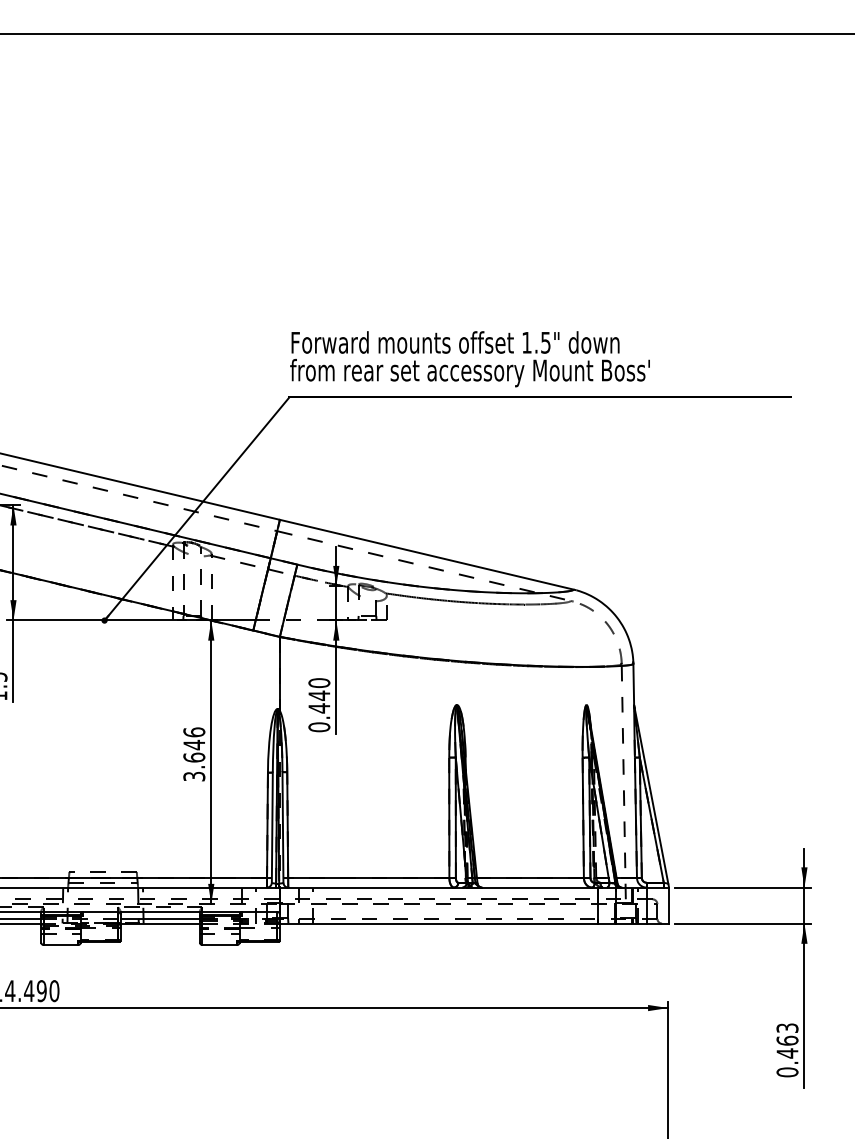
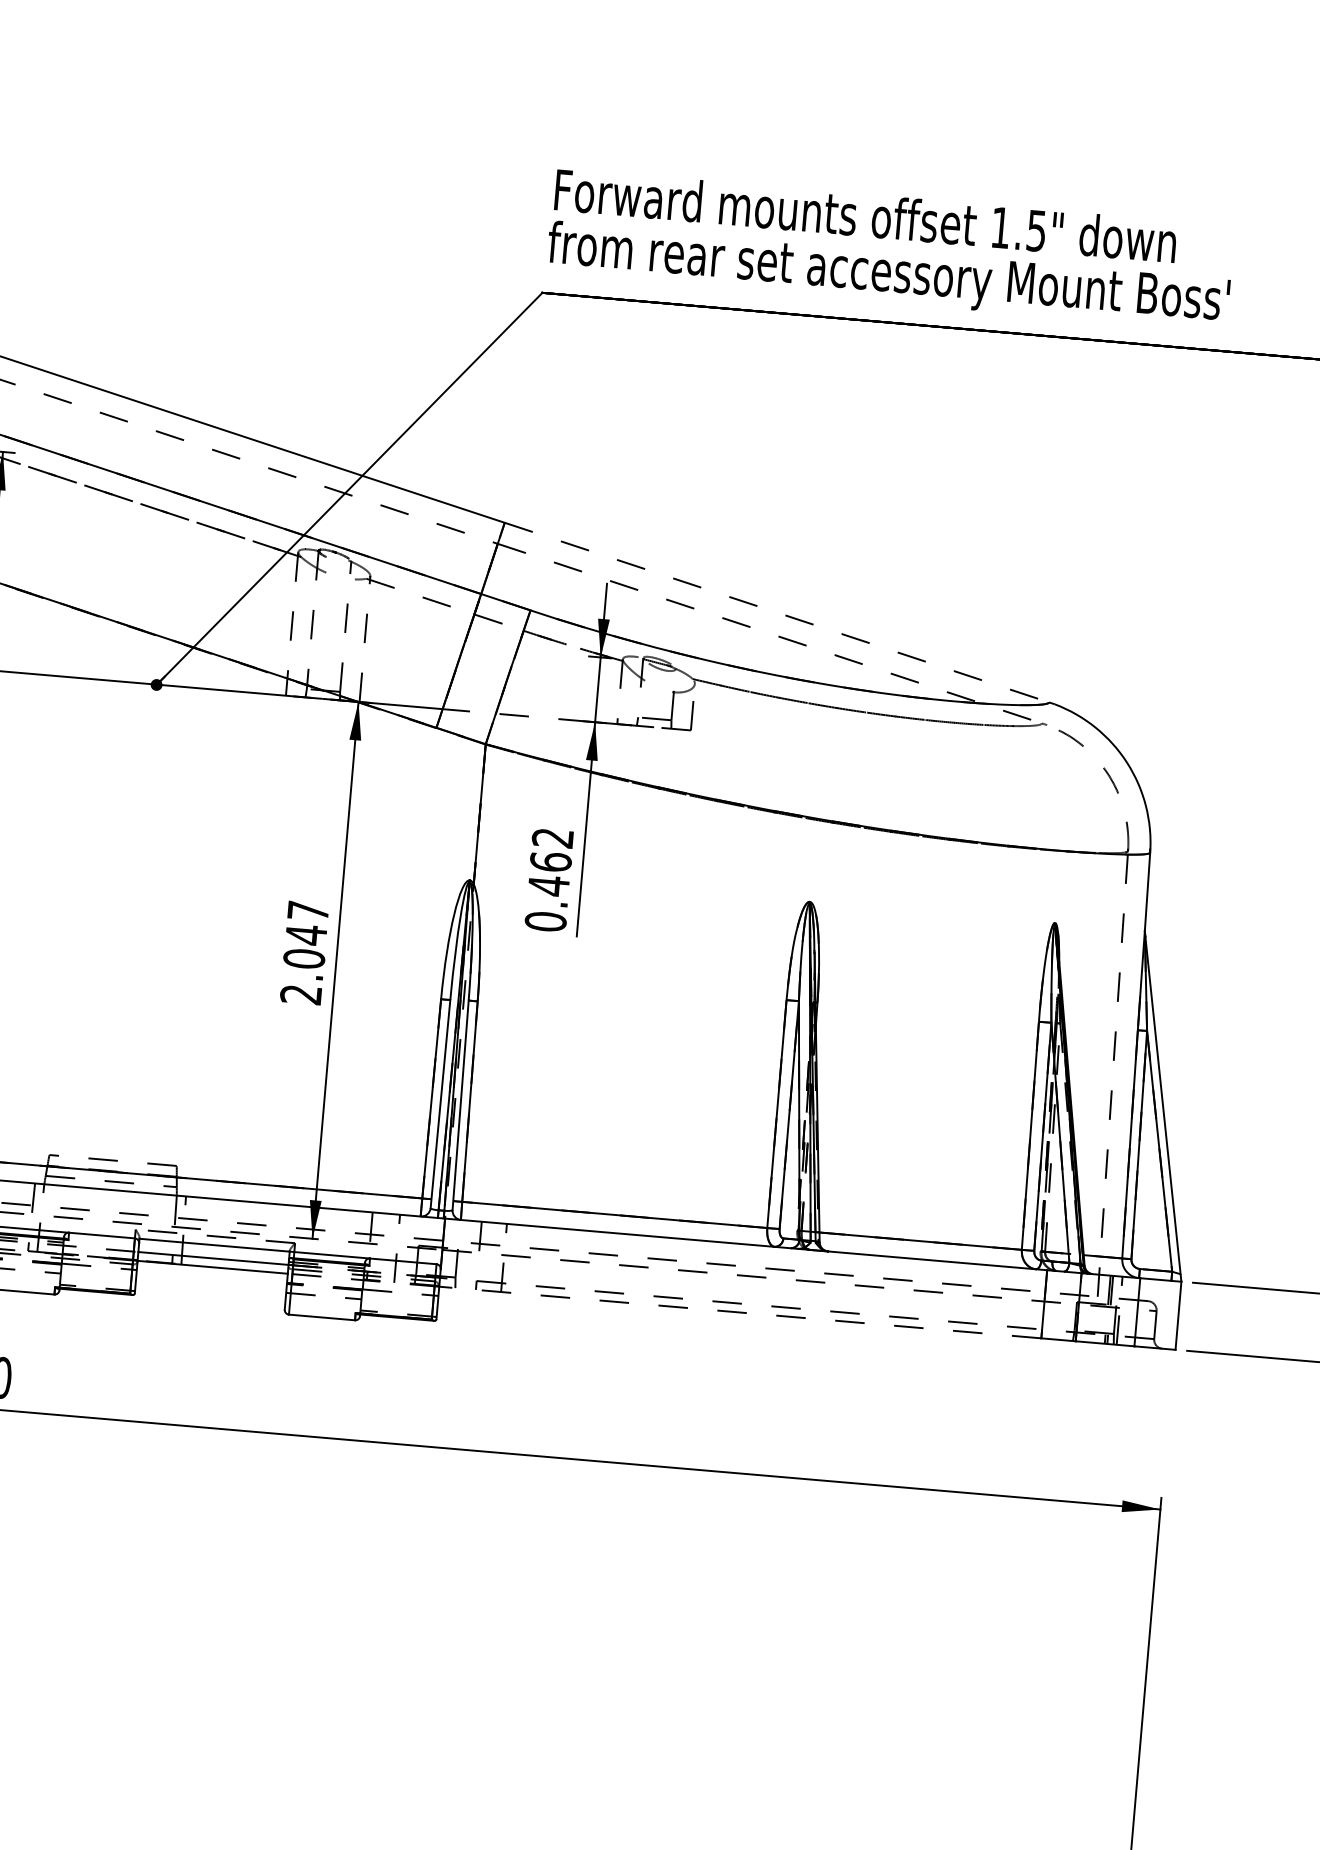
line: (426, 554) -> (776, 612), solid -> dashed
text: (319, 689) -> (552, 850), 0.440 -> 0.462
text: (194, 754) -> (305, 952), 3.646 -> 2.047
line: (438, 923) -> (739, 1312), solid -> dashed

